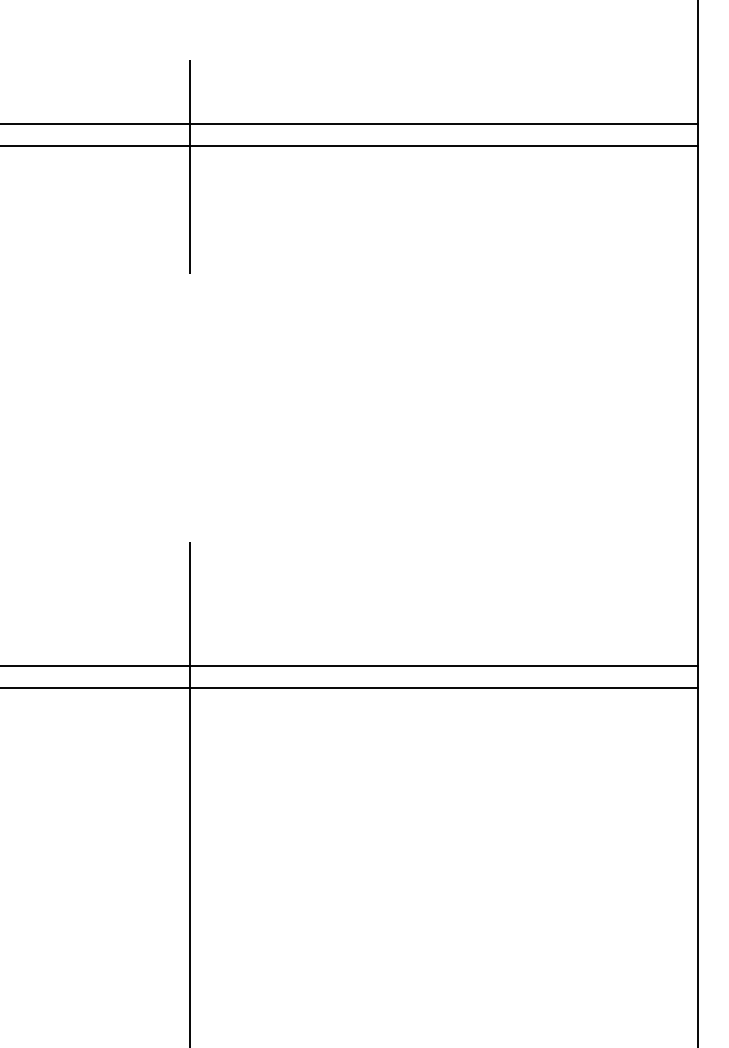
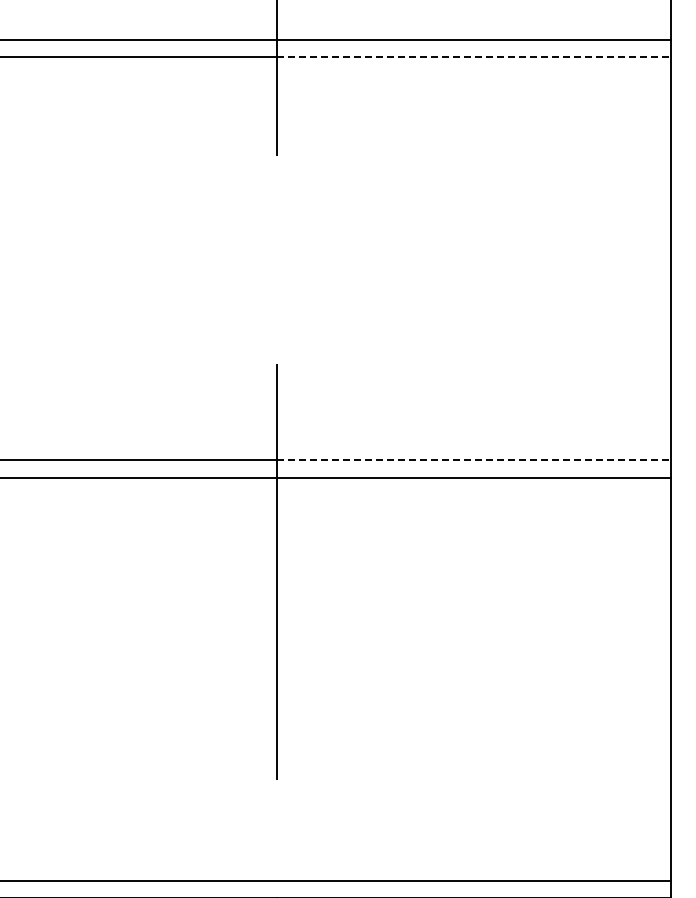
line: (444, 145) -> (474, 56), solid -> dashed
line: (444, 665) -> (474, 460), solid -> dashed

